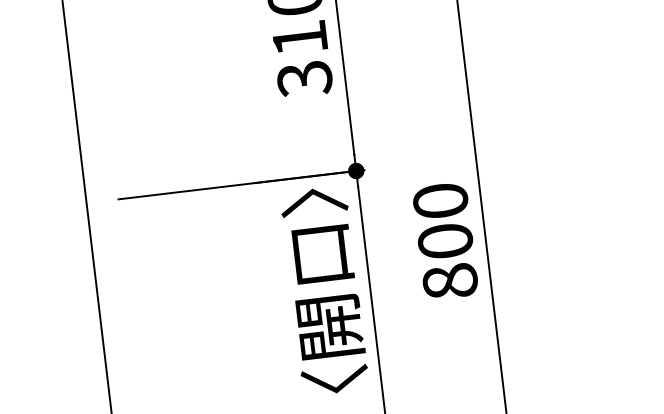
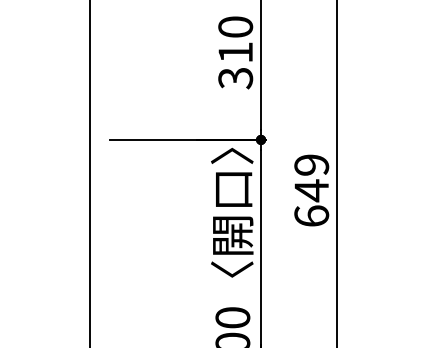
text: (445, 241) -> (311, 190), 800 -> 649

